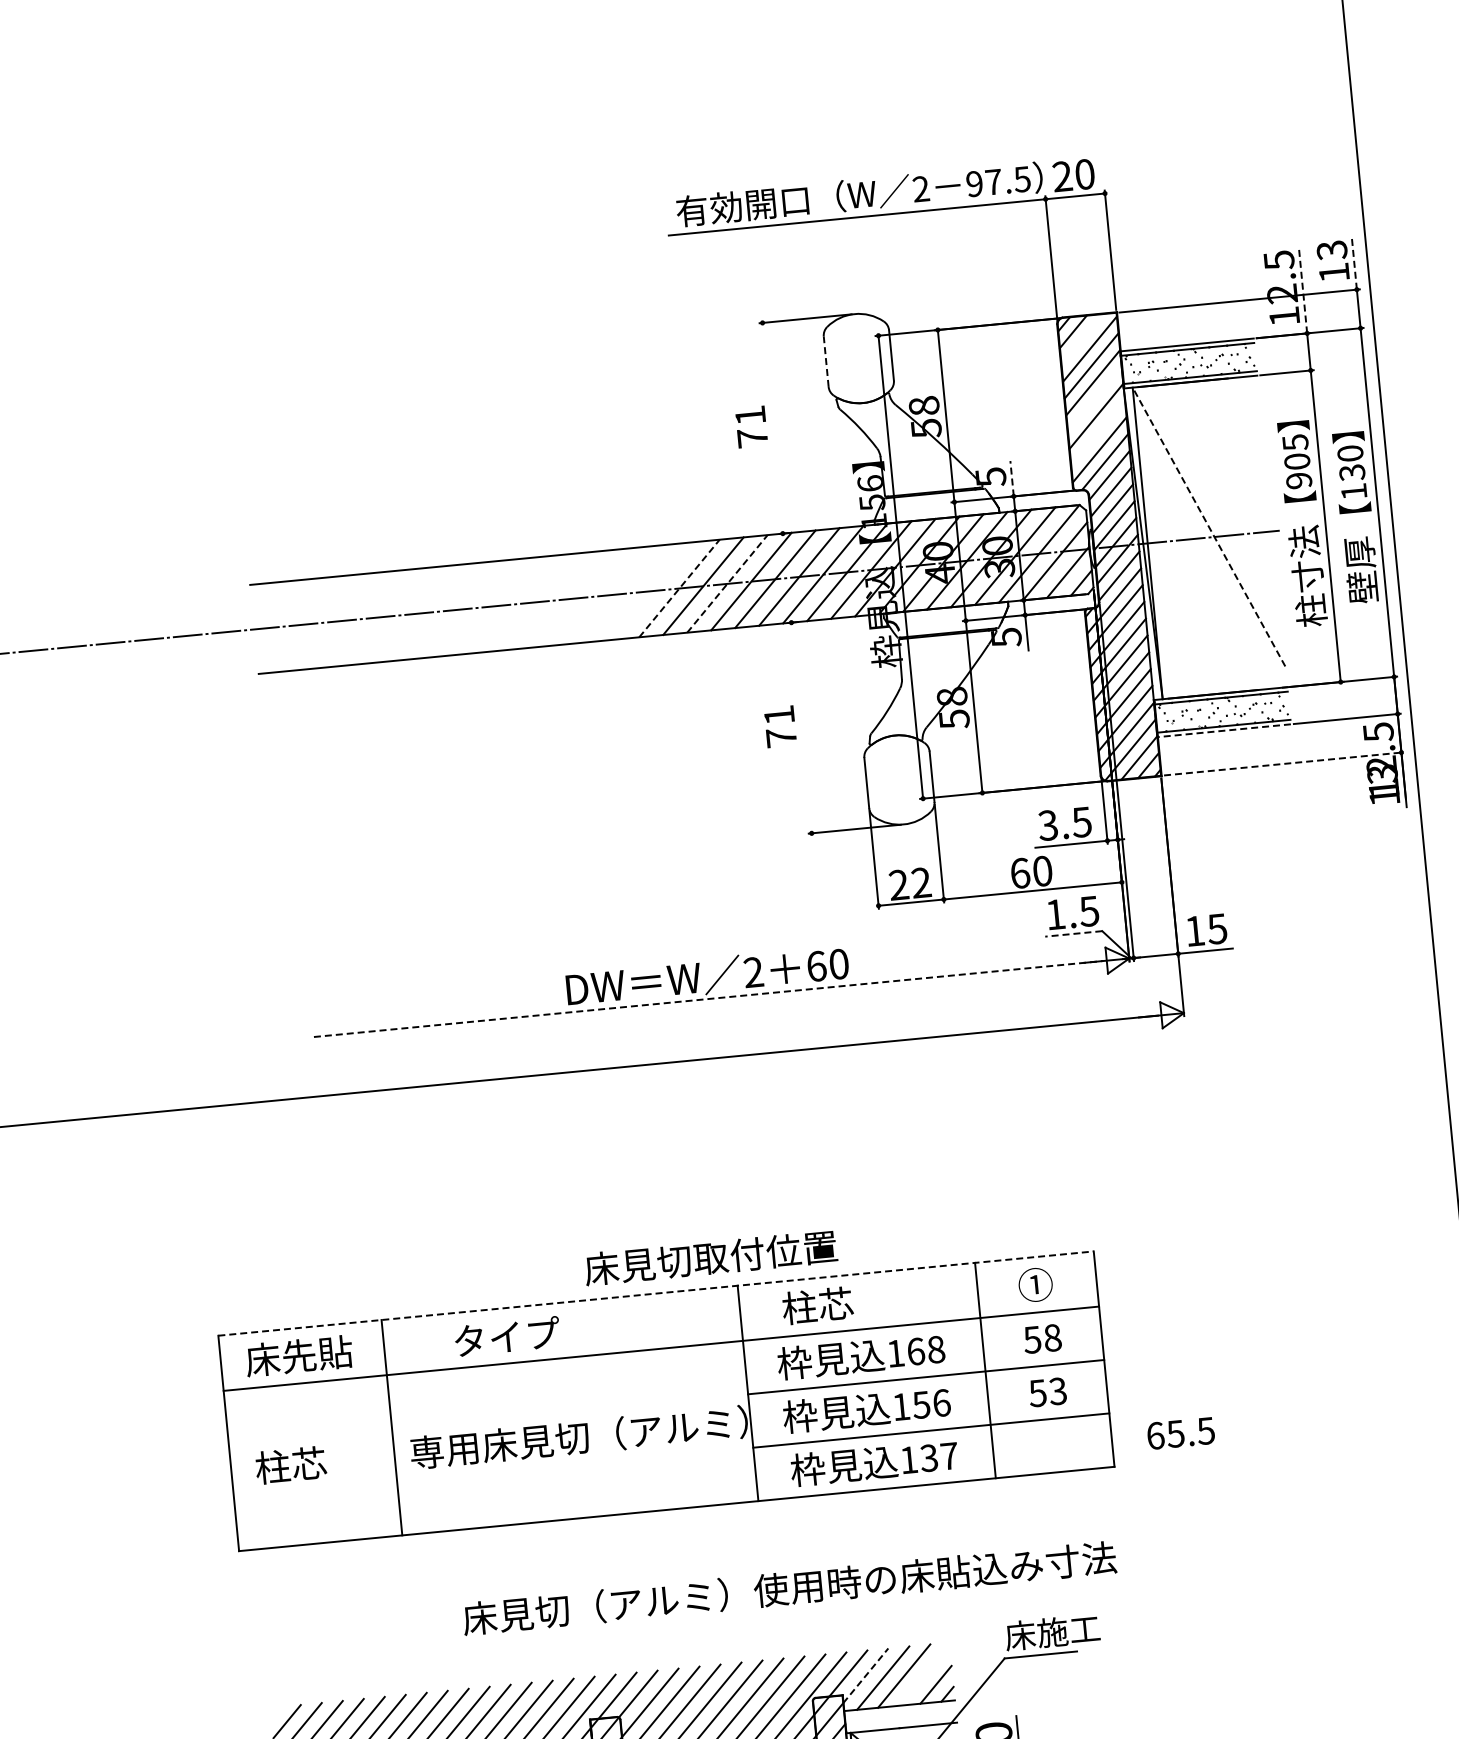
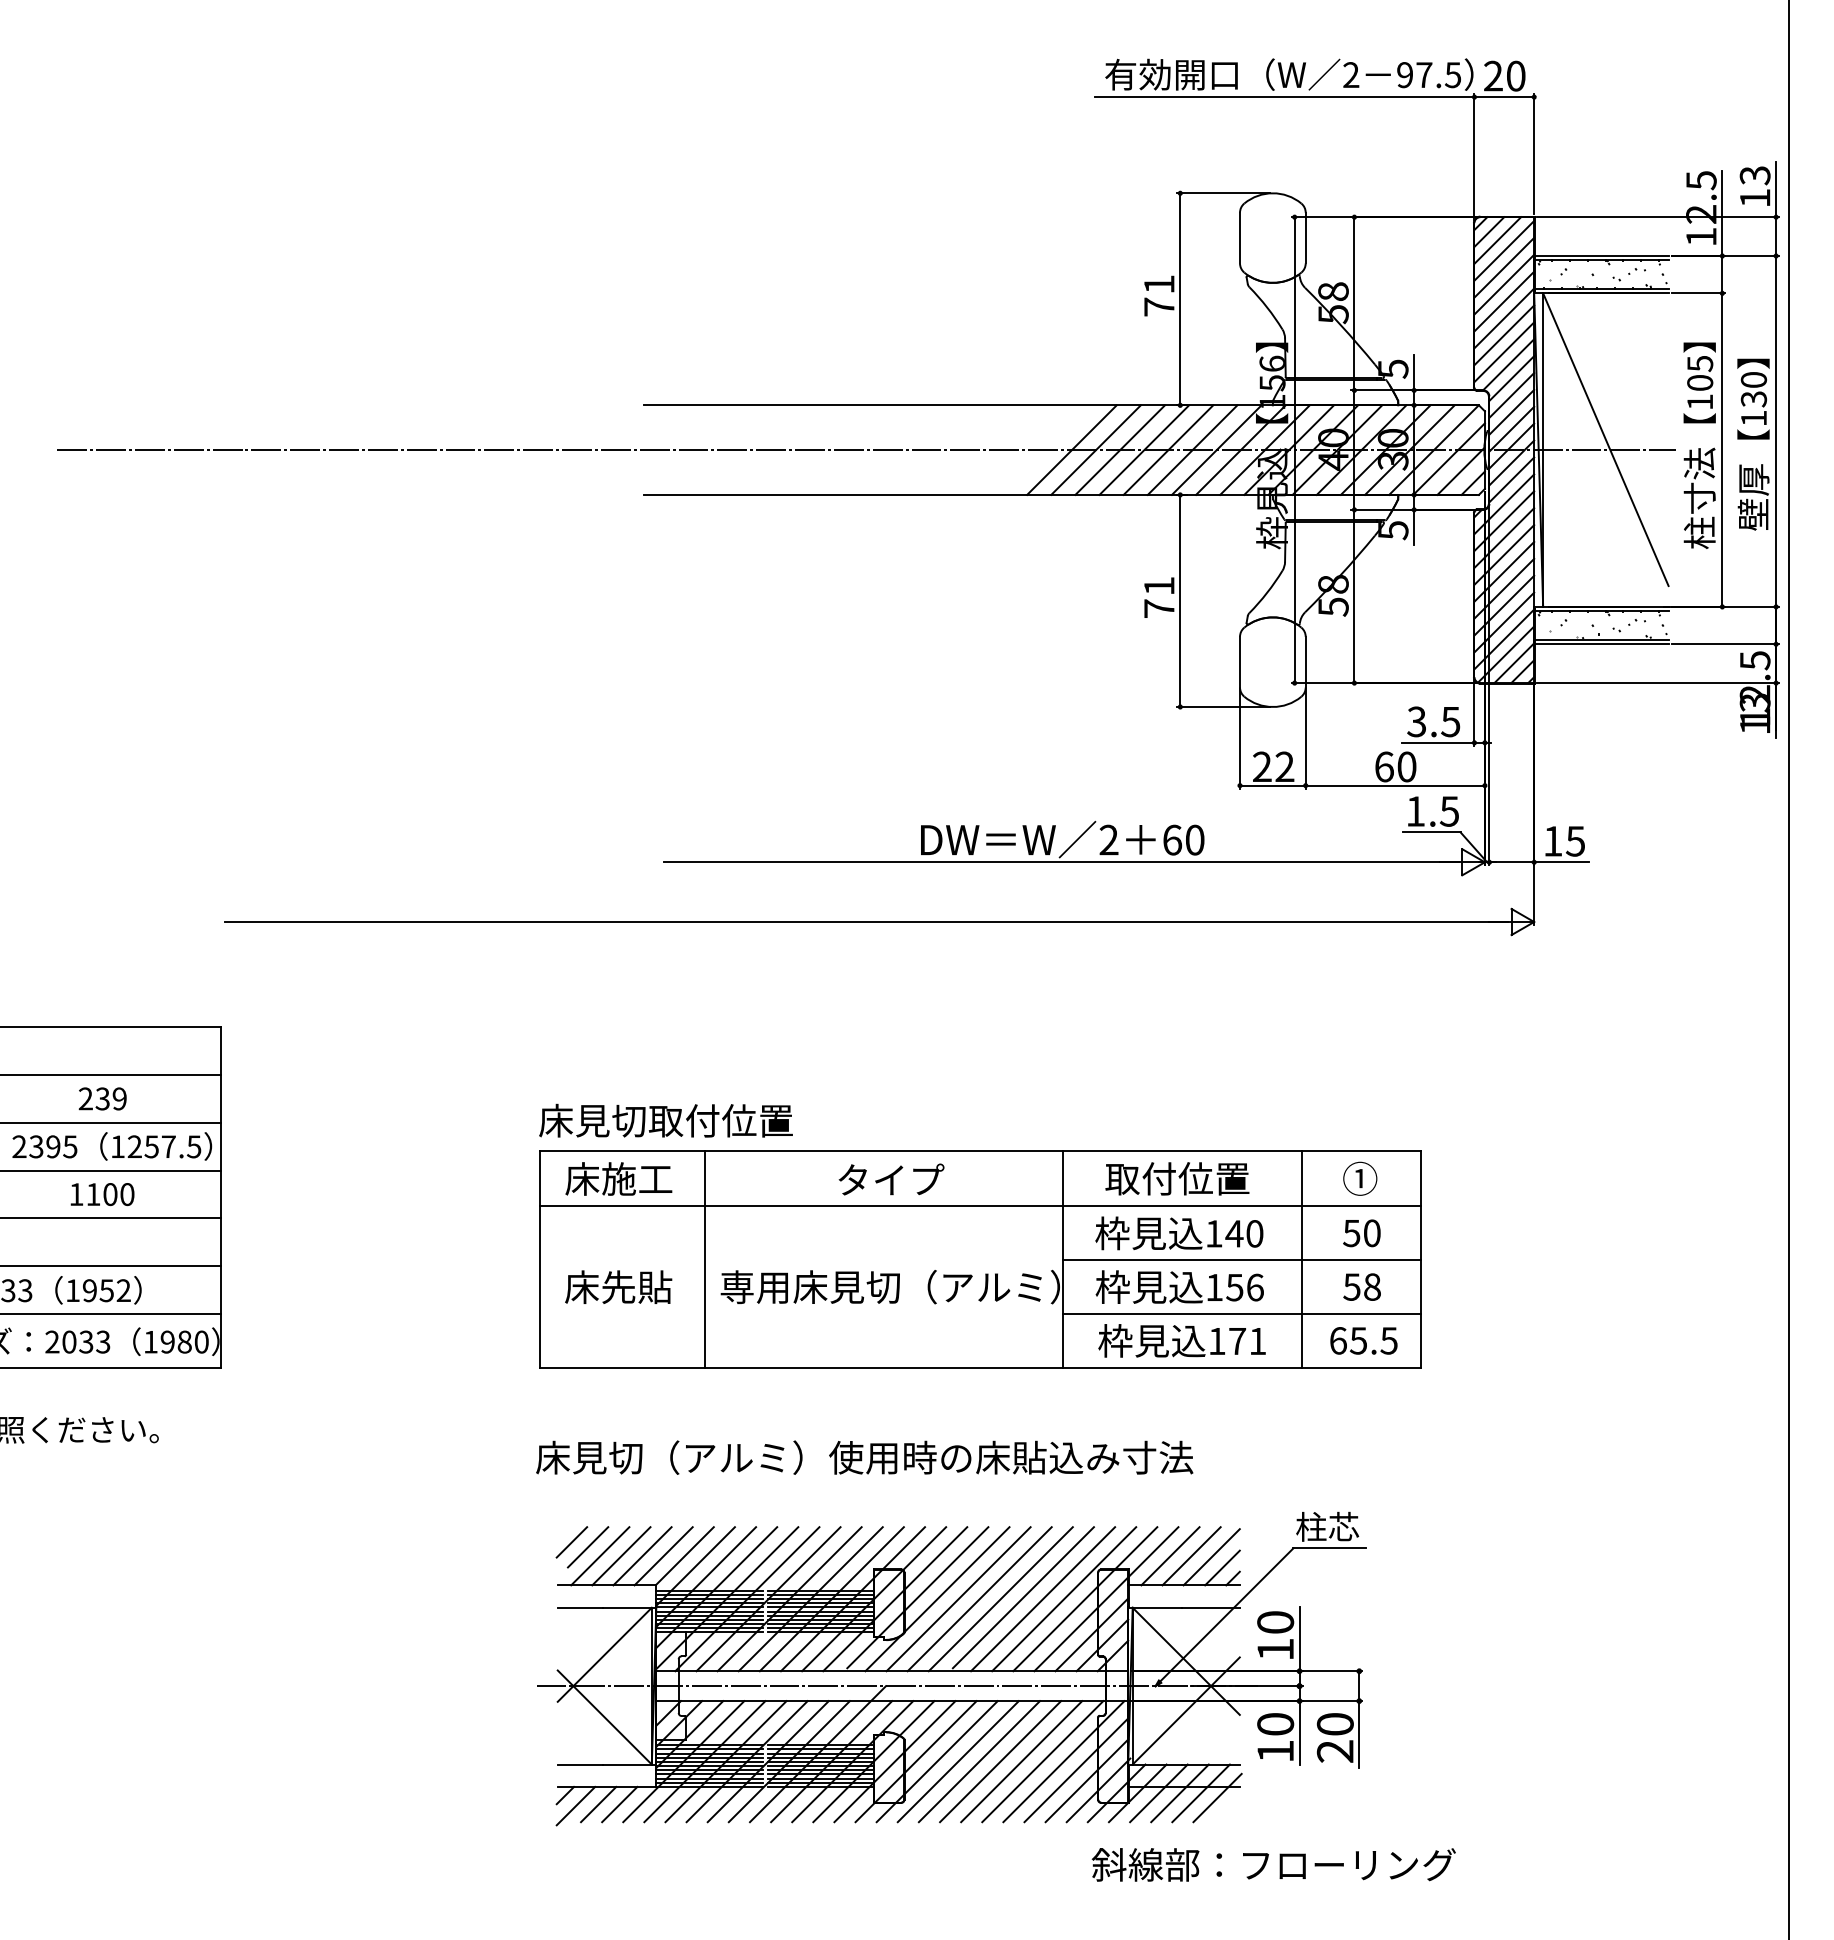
line: (1354, 262) -> (1776, 189), dashed -> solid
line: (1303, 291) -> (1722, 213), dashed -> solid
line: (1082, 339) -> (1497, 240), added
line: (826, 361) -> (1240, 237), dashed -> solid
line: (1095, 399) -> (1504, 301), added
line: (772, 428) -> (1180, 299), added
line: (1098, 433) -> (1504, 335), added
line: (1012, 478) -> (1414, 372), dashed -> solid
text: (1299, 481) -> (1700, 402), 905 -> 105
line: (1208, 526) -> (1605, 439), dashed -> solid
line: (727, 583) -> (1120, 449), dashed -> solid
line: (679, 587) -> (1072, 449), dashed -> solid
line: (801, 727) -> (1180, 600), added
line: (1223, 731) -> (1600, 644), dashed -> solid
line: (1284, 764) -> (1658, 683), dashed -> solid
line: (1073, 934) -> (1431, 832), dashed -> solid
line: (709, 999) -> (1062, 862), dashed -> solid
text: (710, 1257) -> (665, 1120), moved
line: (655, 1294) -> (980, 1151), dashed -> solid
text: (854, 1302) -> (1177, 1178), 柱芯 -> 取付位置
text: (507, 1336) -> (891, 1179), moved
text: (1052, 1338) -> (1371, 1233), 58 -> 50
text: (925, 1350) -> (1244, 1233), 168 -> 140
text: (317, 1353) -> (637, 1178), 床先貼 -> 床施工
text: (1057, 1390) -> (1371, 1286), 53 -> 58
text: (1180, 1433) -> (1363, 1340), moved
text: (939, 1457) -> (1247, 1341), 137 -> 171
text: (309, 1463) -> (618, 1287), 柱芯 -> 床先貼
text: (789, 1588) -> (864, 1457), moved
text: (1052, 1632) -> (1343, 1526), 床施工 -> 柱芯
line: (924, 1675) -> (1211, 1557), added
line: (866, 1676) -> (1153, 1552), dashed -> solid

